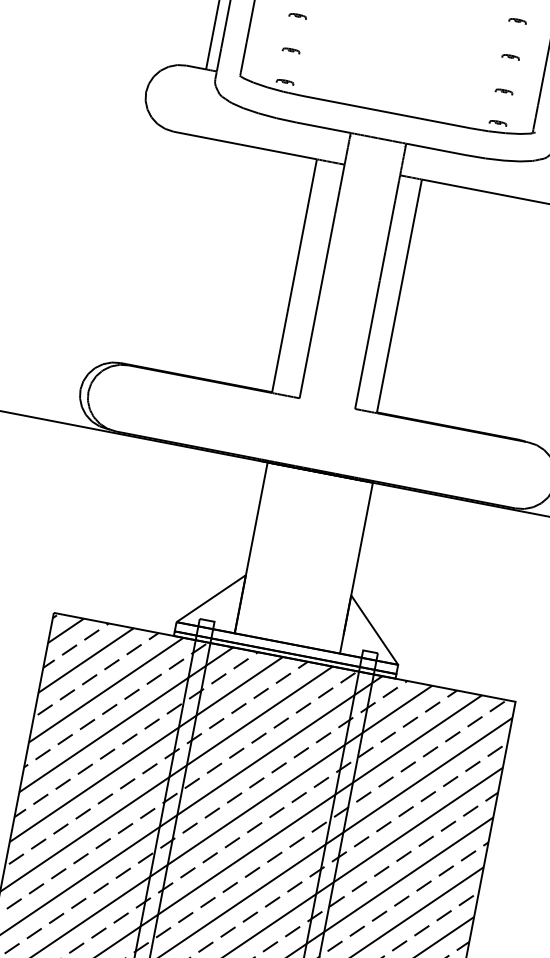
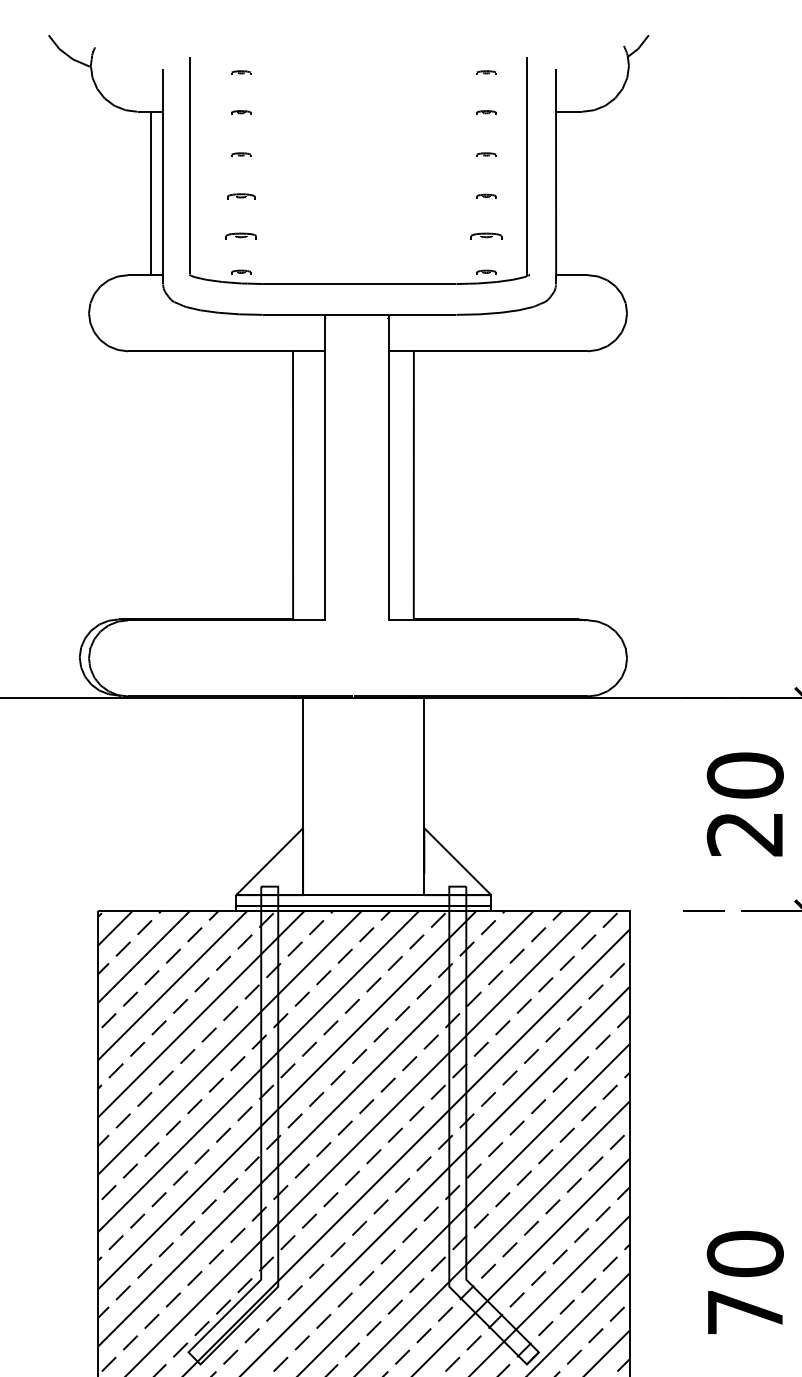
part: (298, 15) -> (241, 195), size x1.4
part: (291, 50) -> (241, 235), size x1.6
part: (504, 91) -> (486, 235), size x1.6

